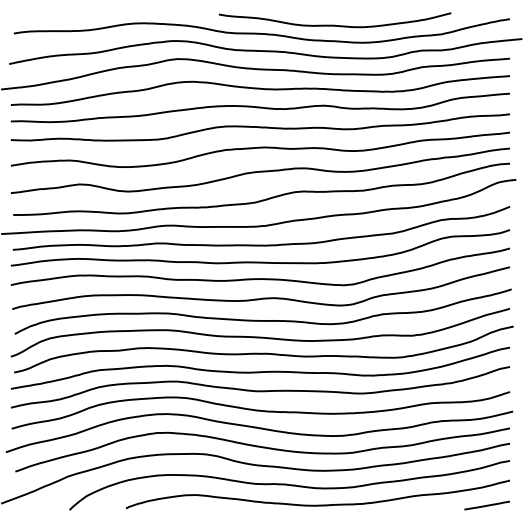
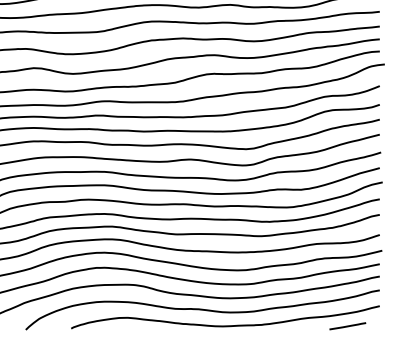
line: (486, 505) -> (347, 326), moved

